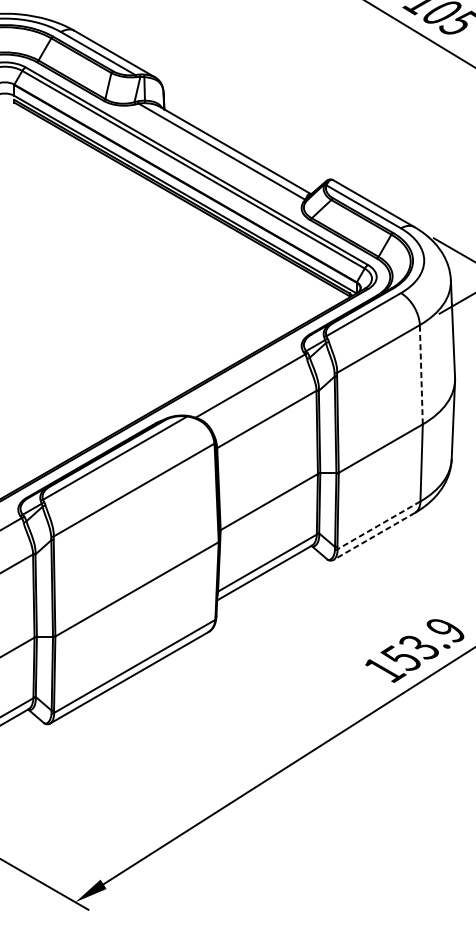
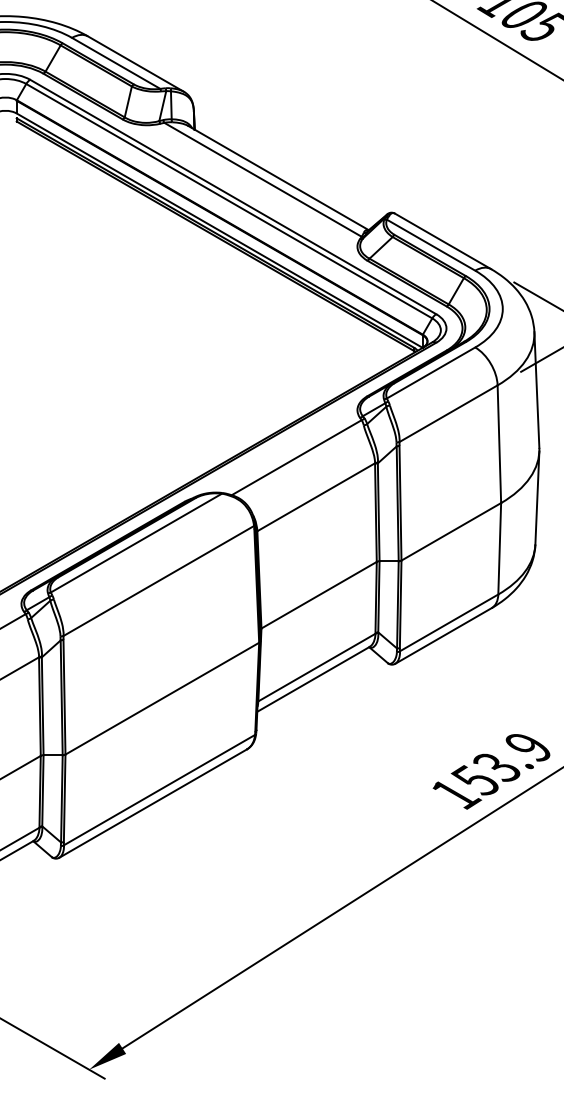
line: (421, 374) -> (499, 444), dashed -> solid
line: (379, 525) -> (449, 622), dashed -> solid
line: (374, 536) -> (443, 635), dashed -> solid

